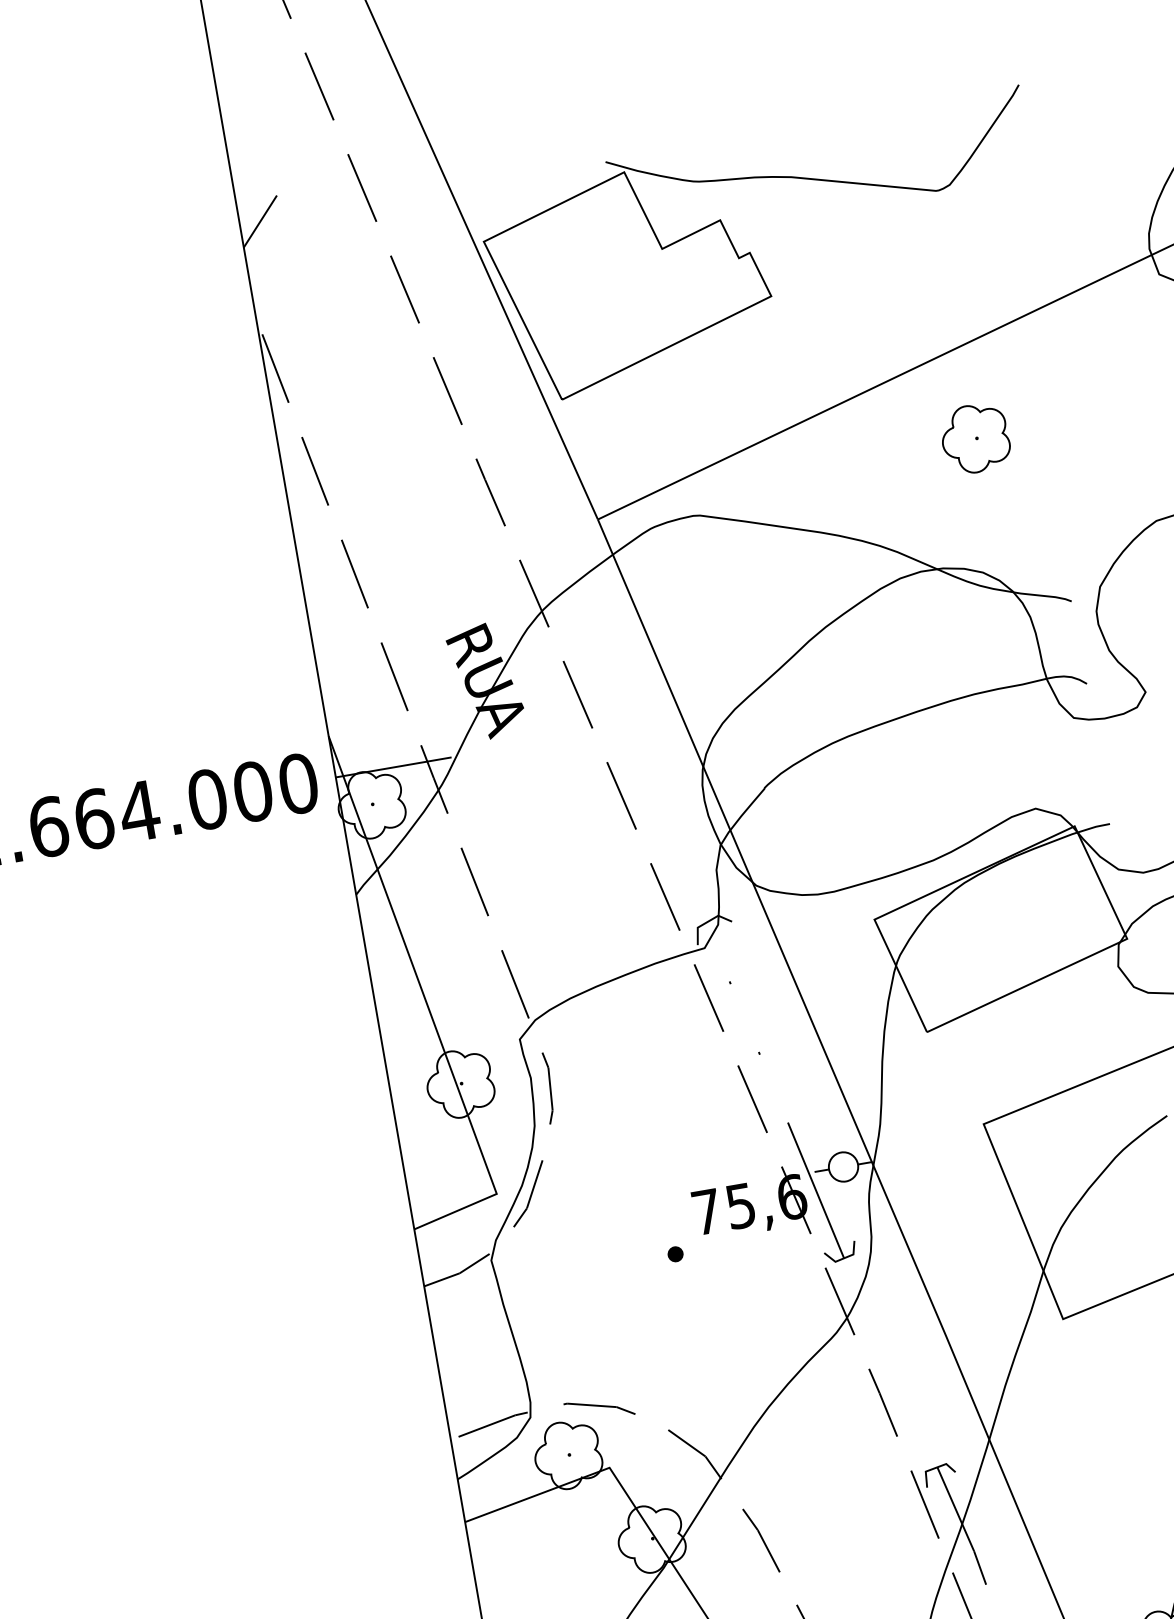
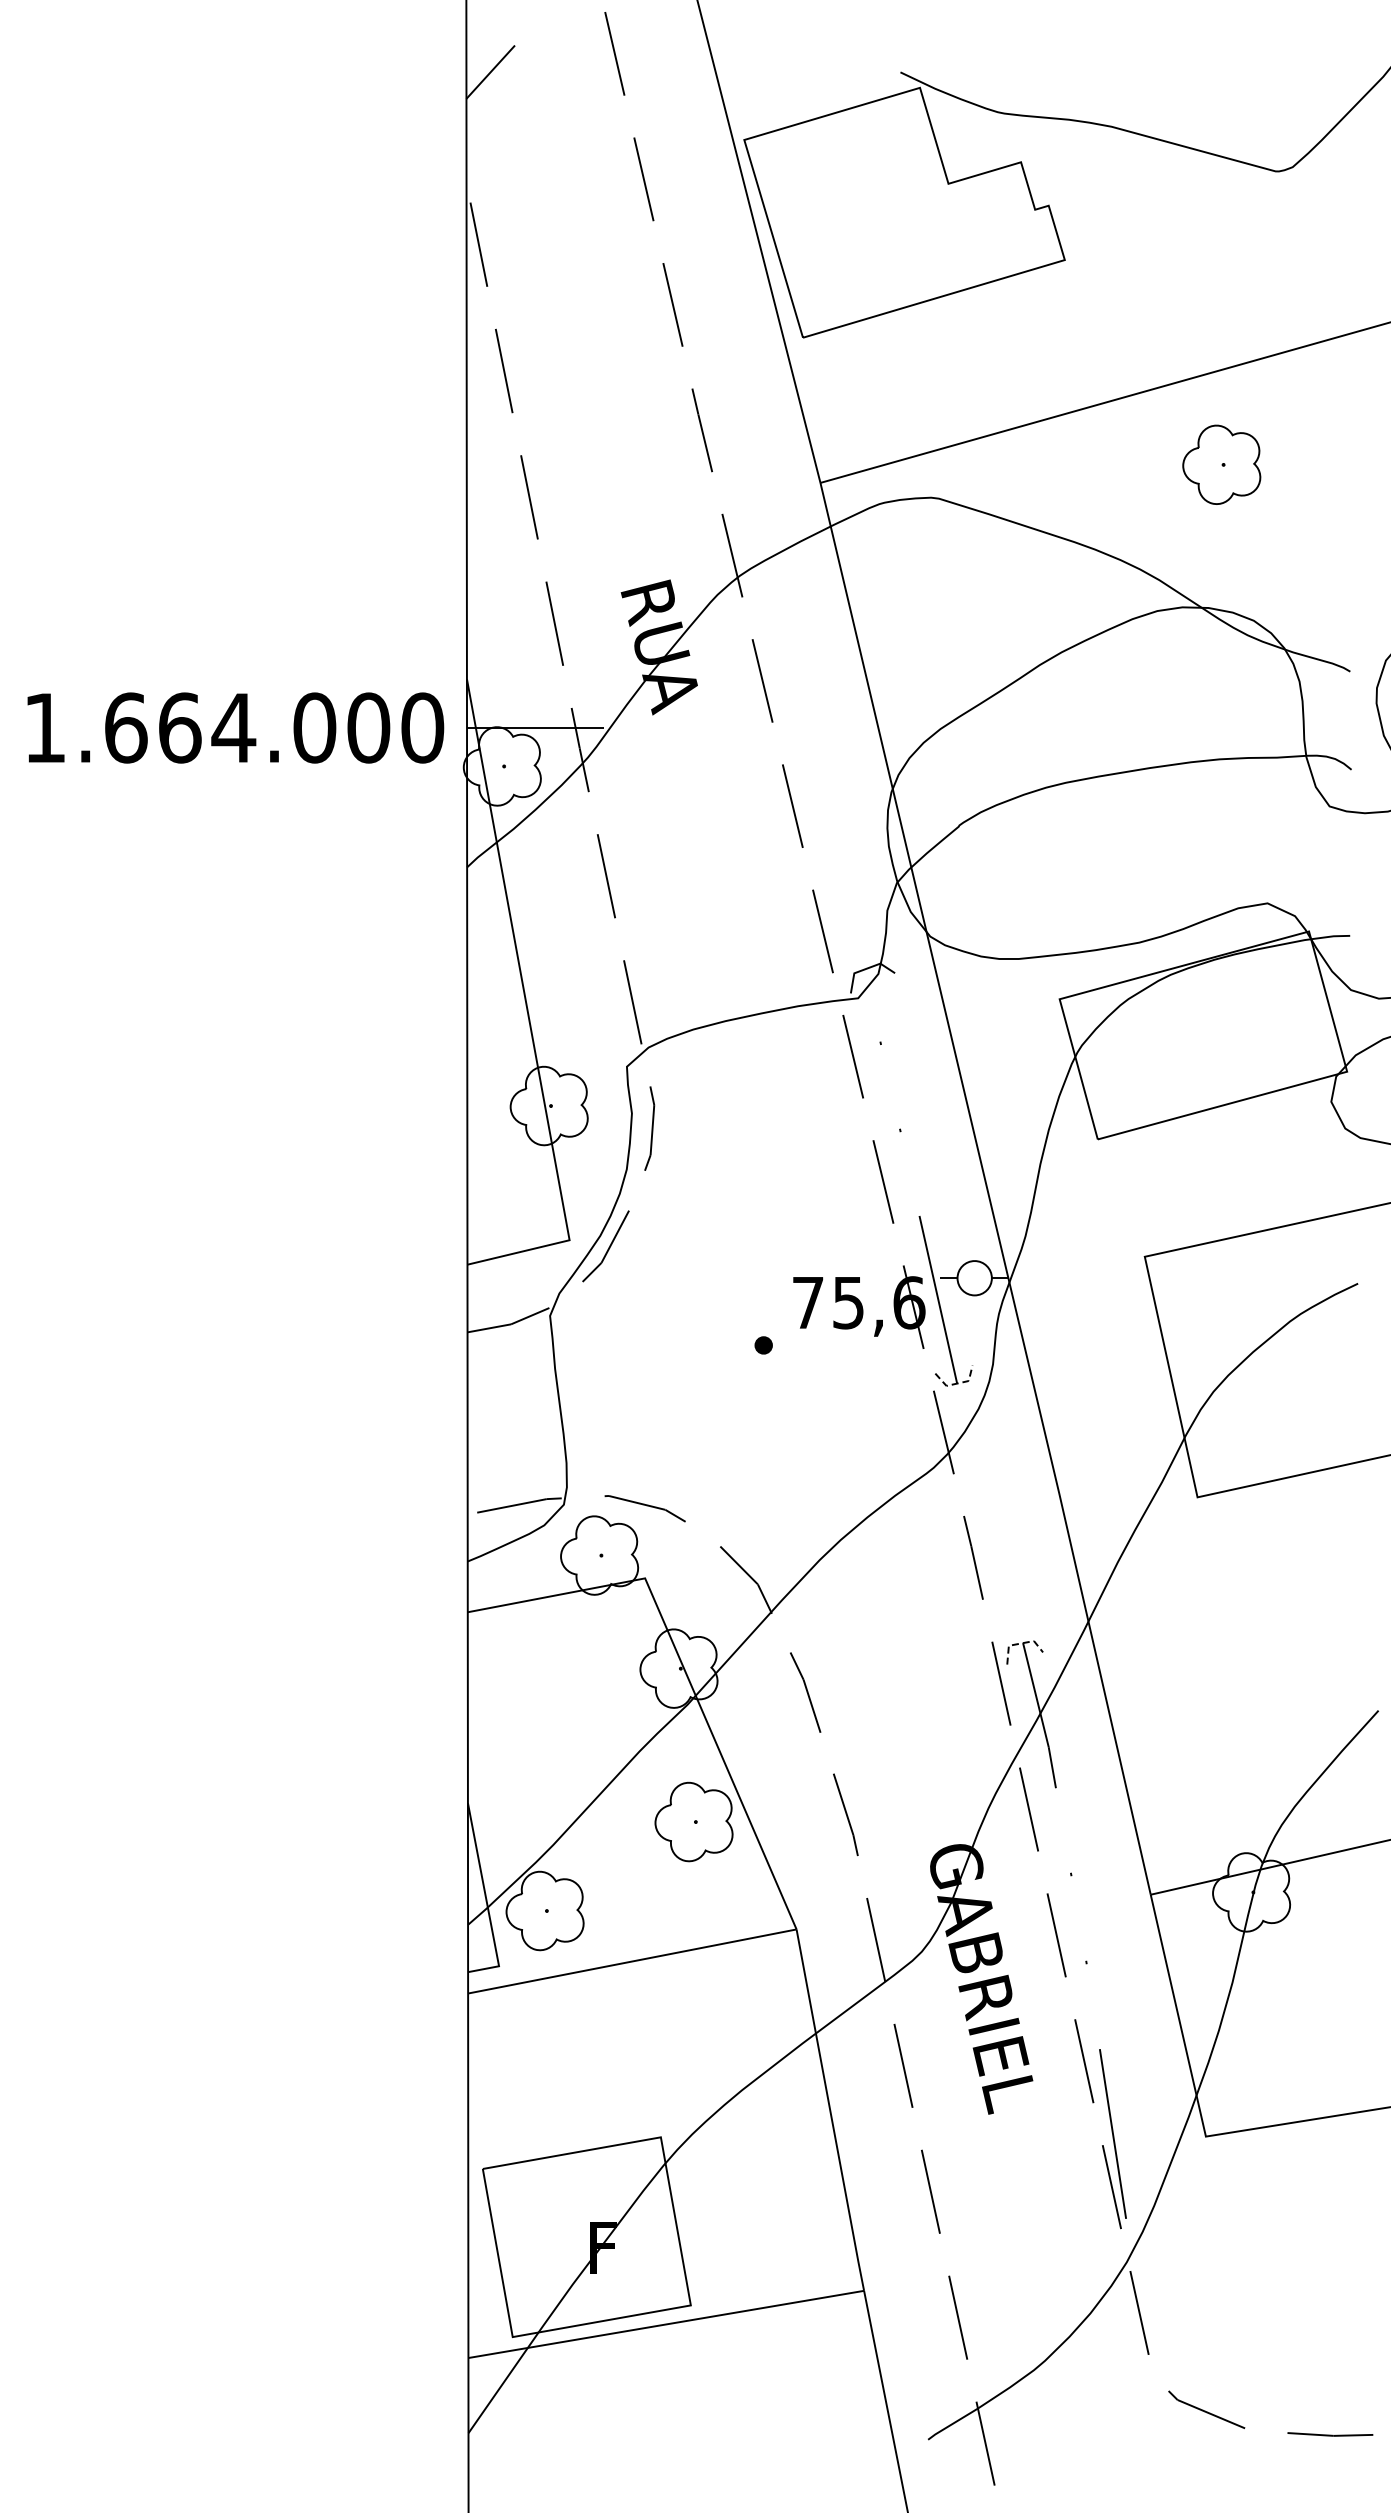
part: (975, 438) -> (1221, 464), moved
line: (844, 1258) -> (957, 1383), solid -> dashed
line: (934, 1468) -> (1019, 1643), solid -> dashed

